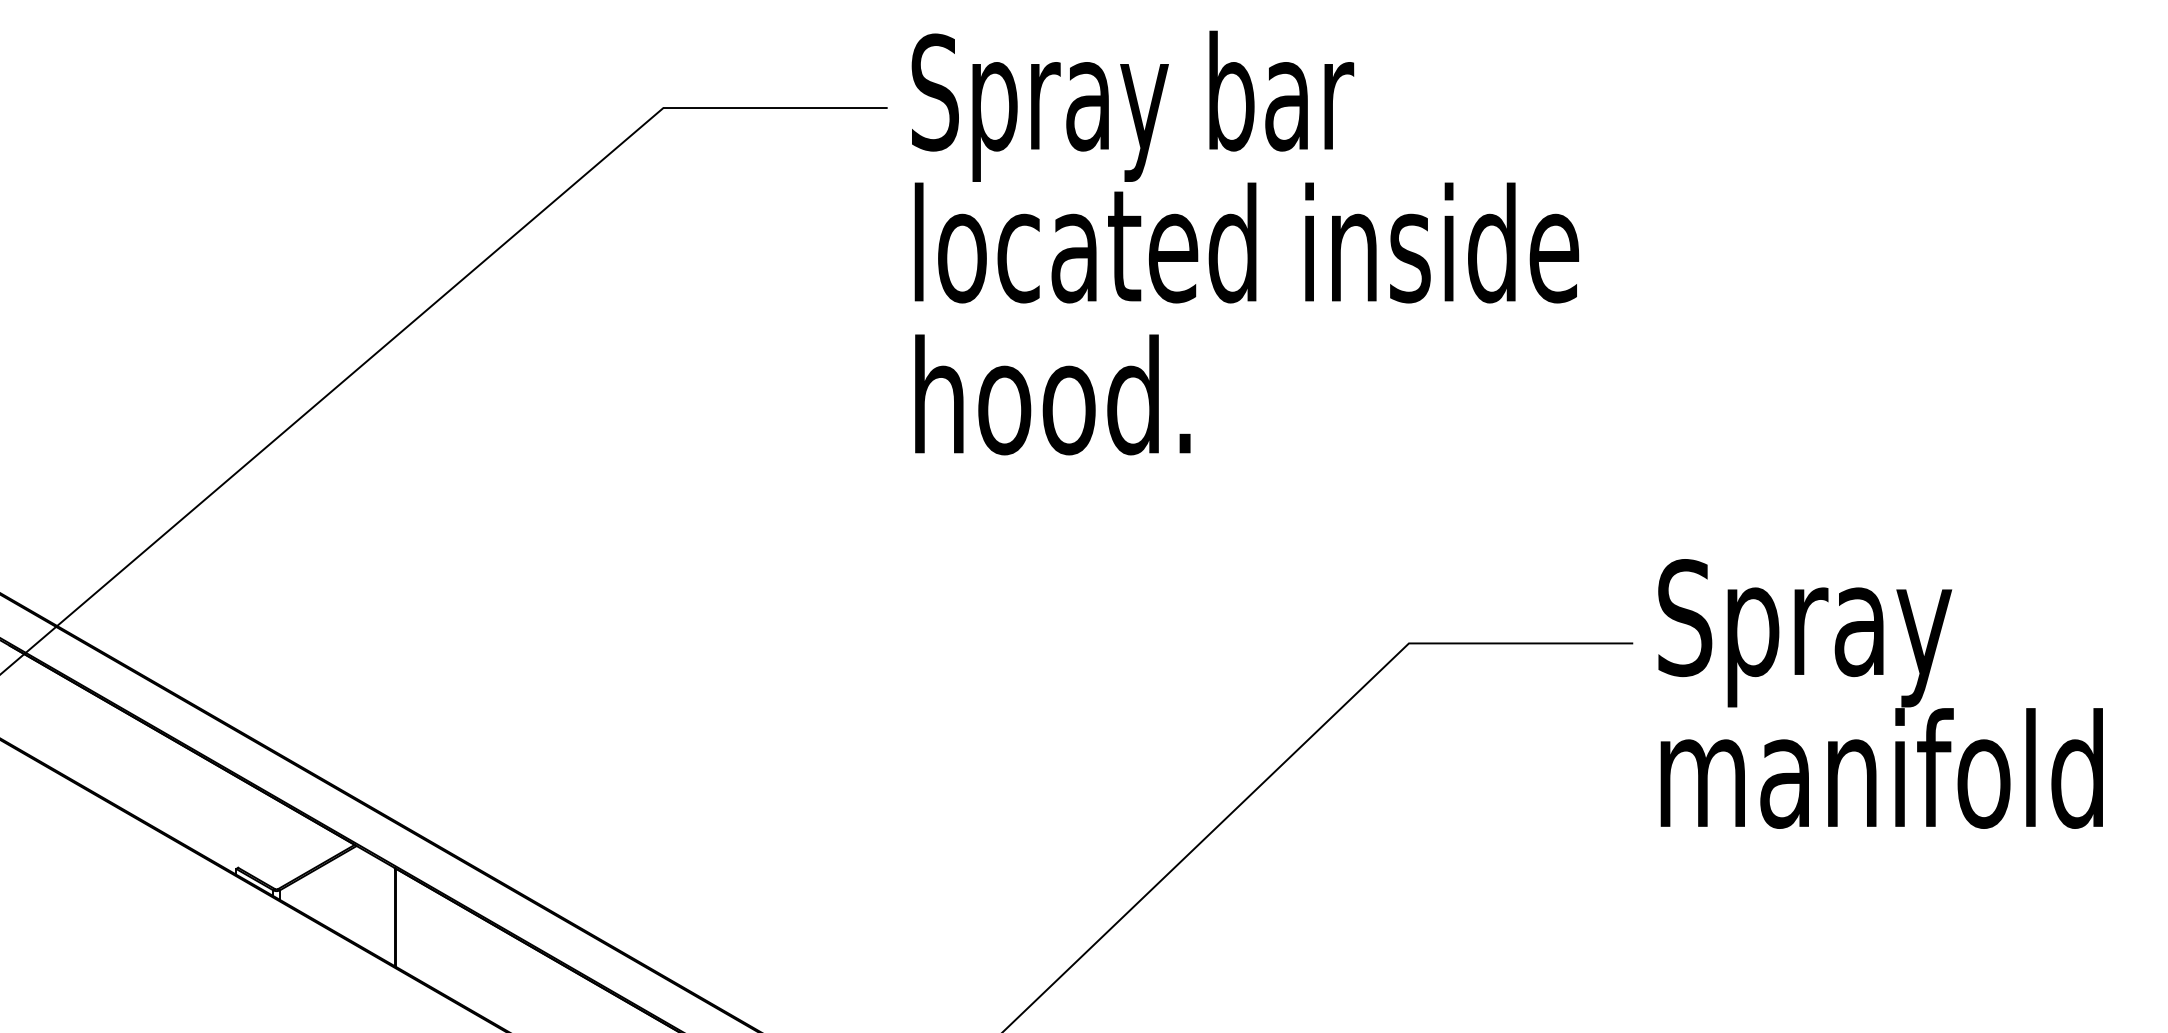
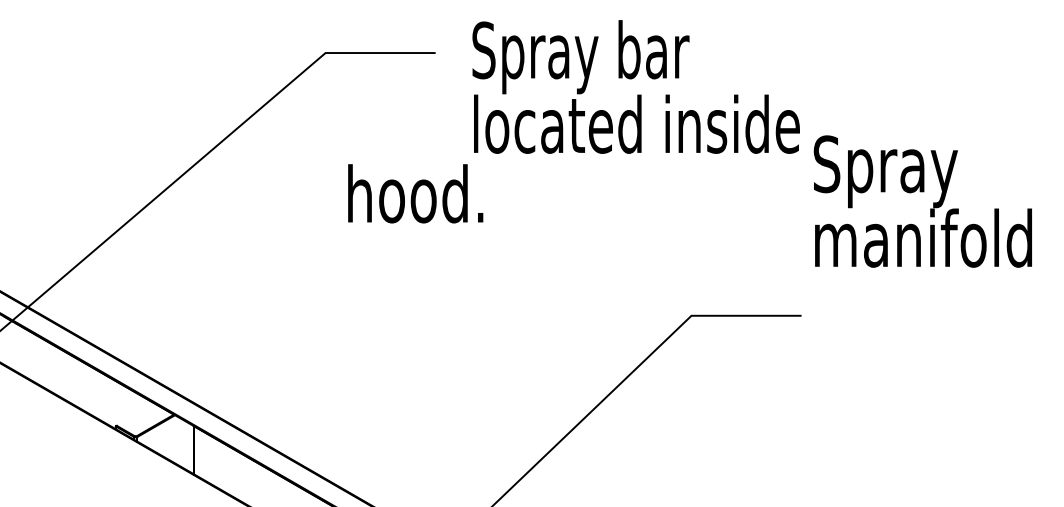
text: (1243, 166) -> (635, 86), moved
text: (1052, 394) -> (415, 193), moved
text: (1879, 693) -> (922, 201), moved

